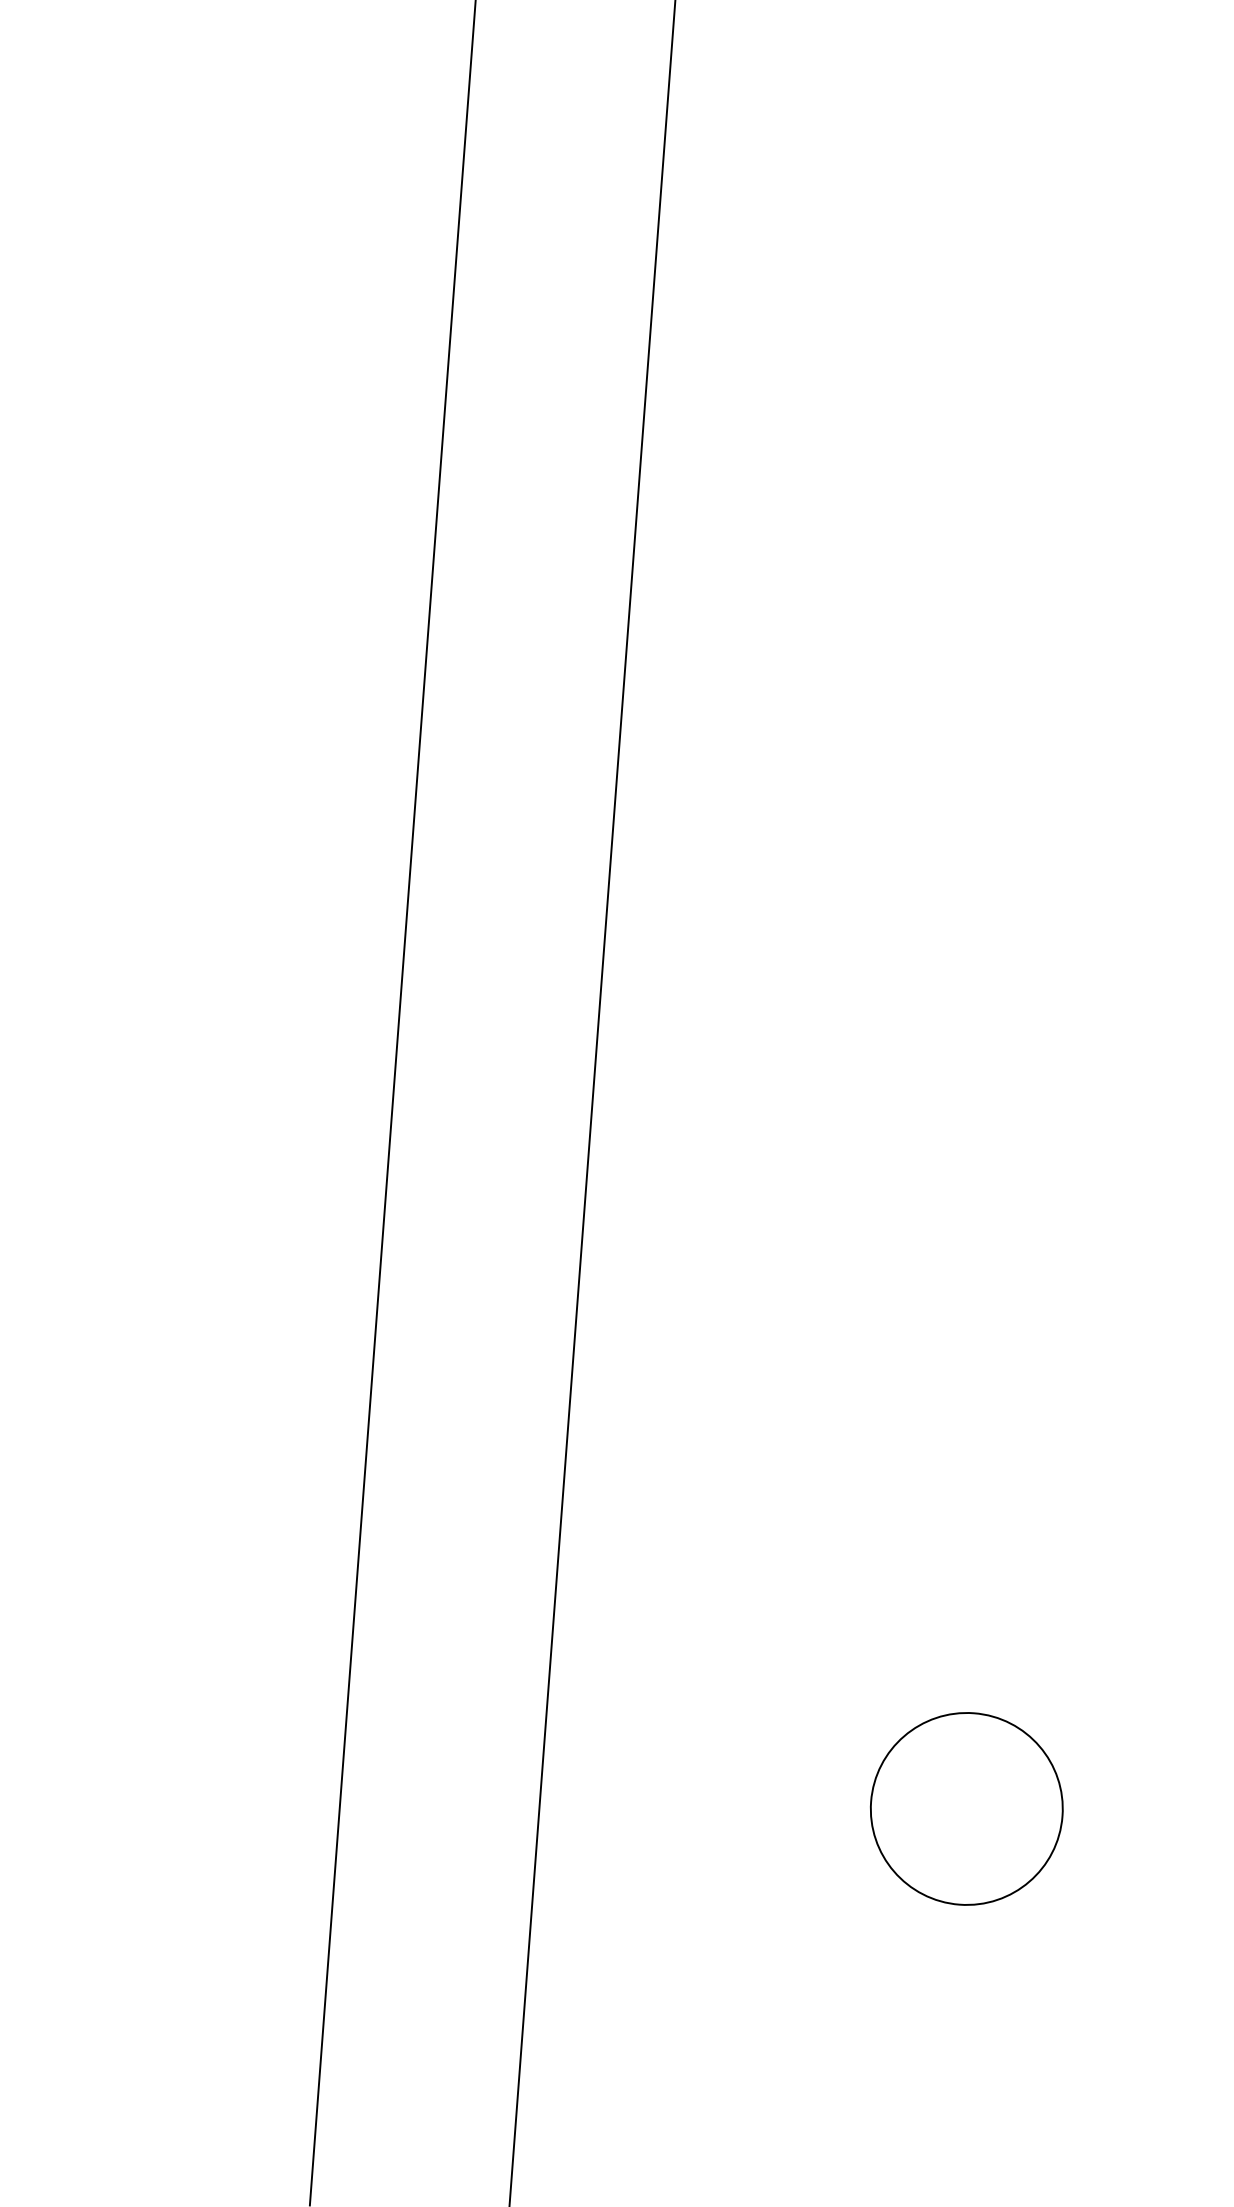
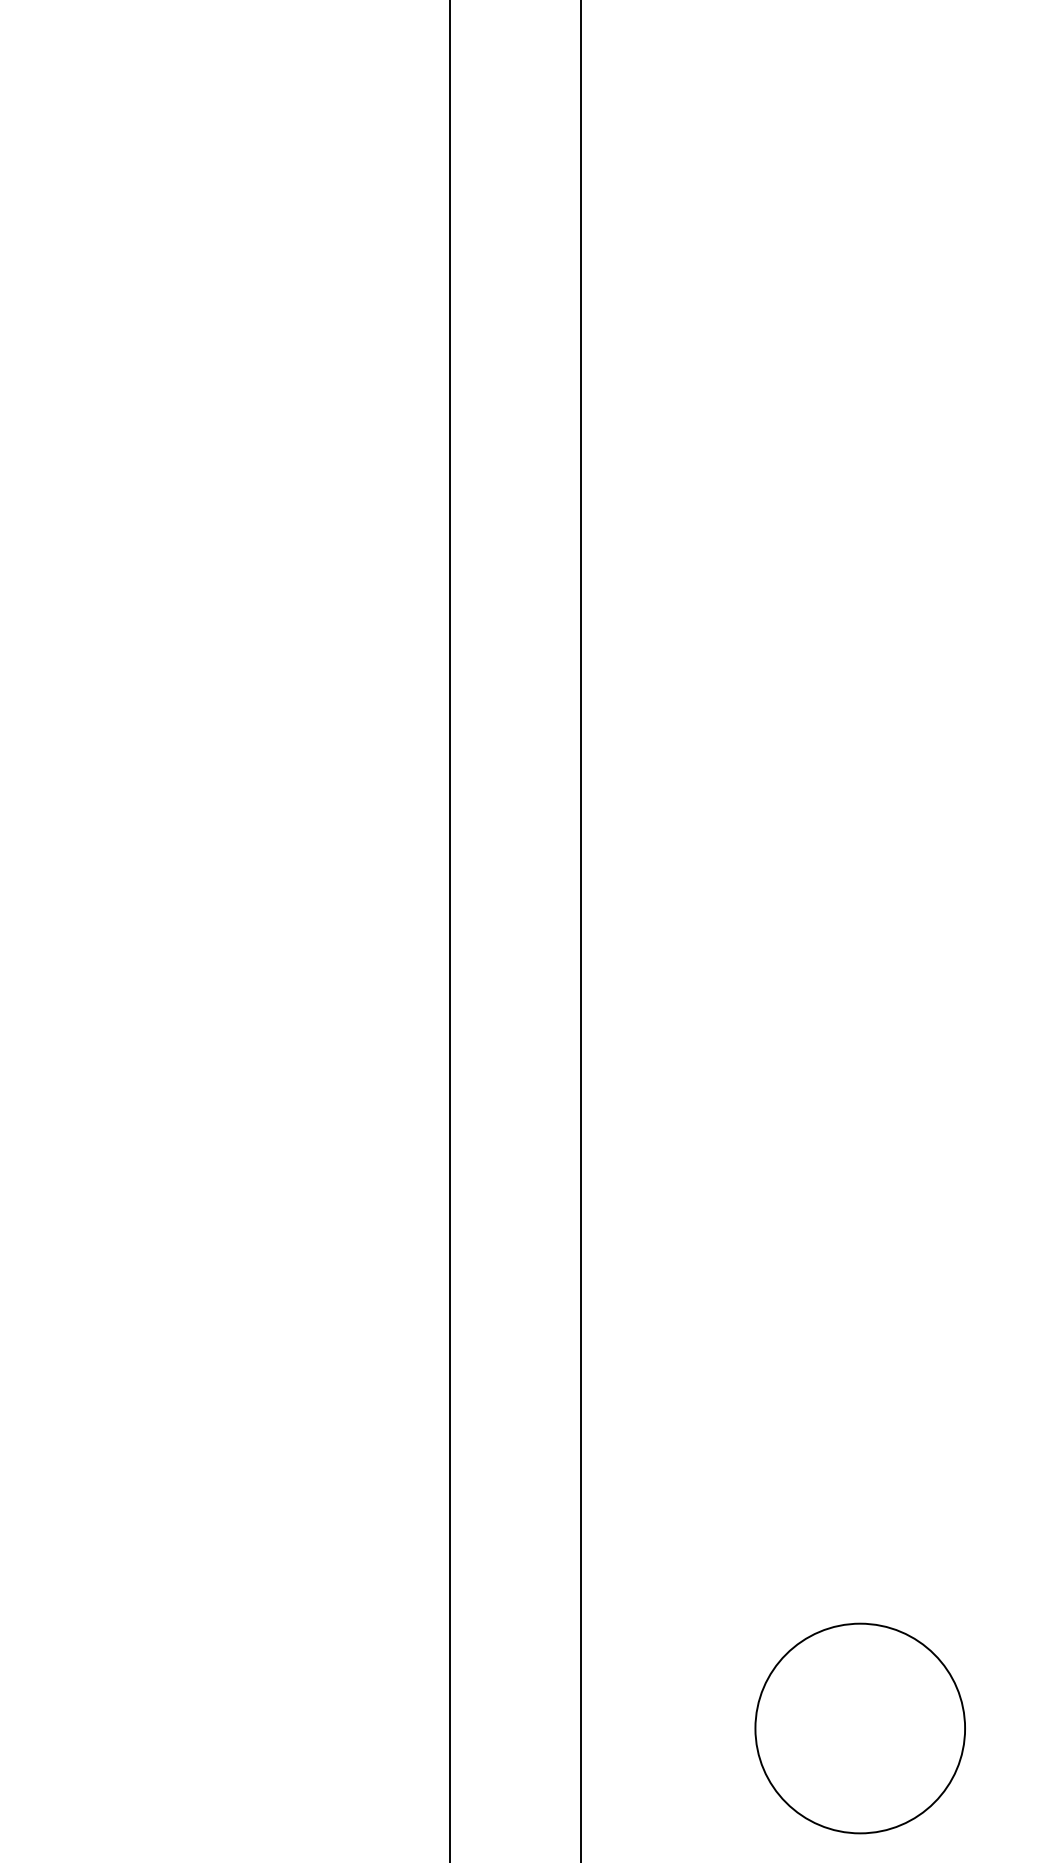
circle: (965, 1808) -> (859, 1728), size x1.67

